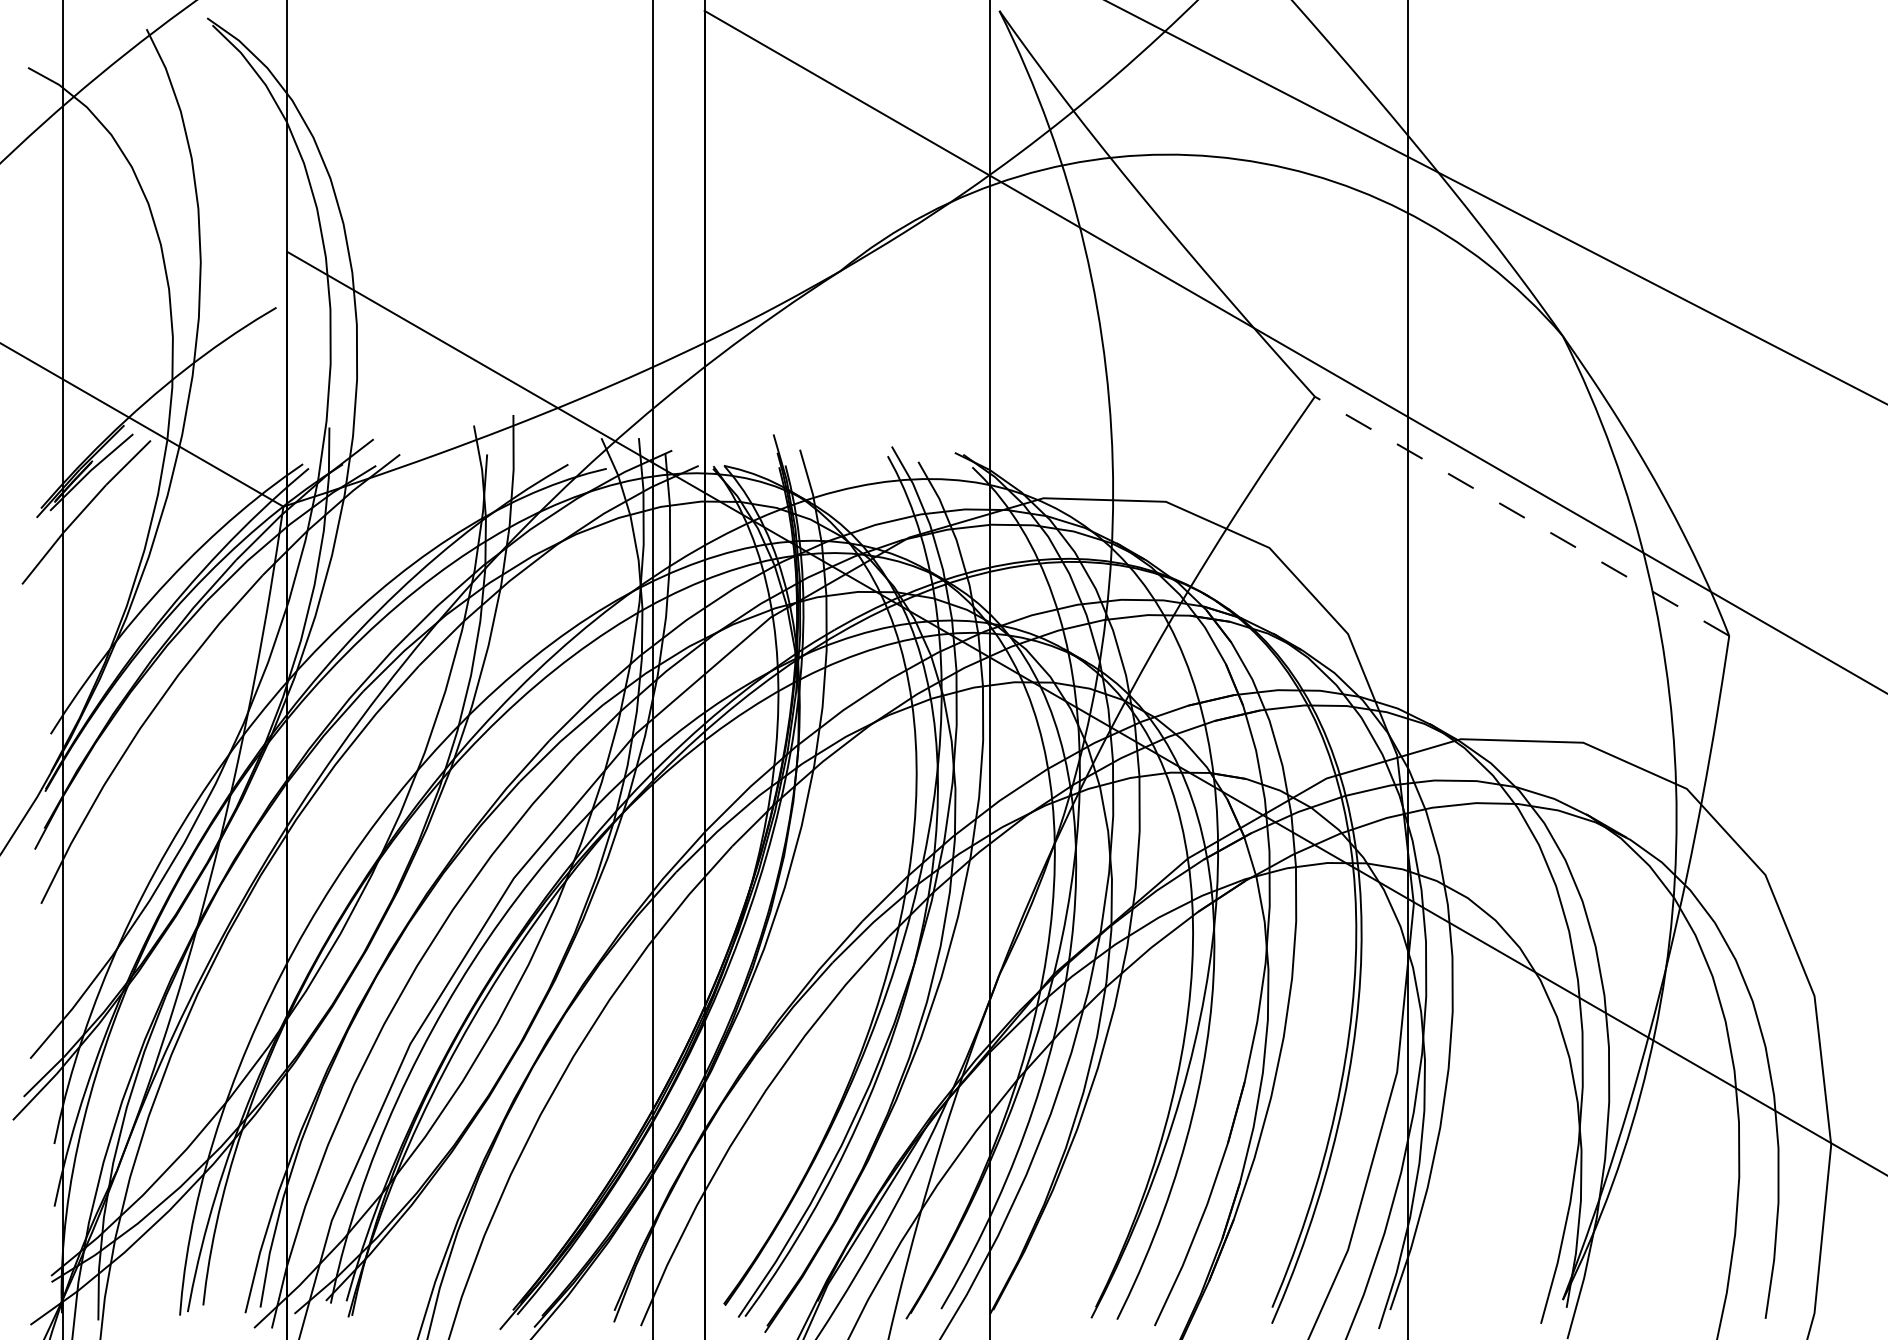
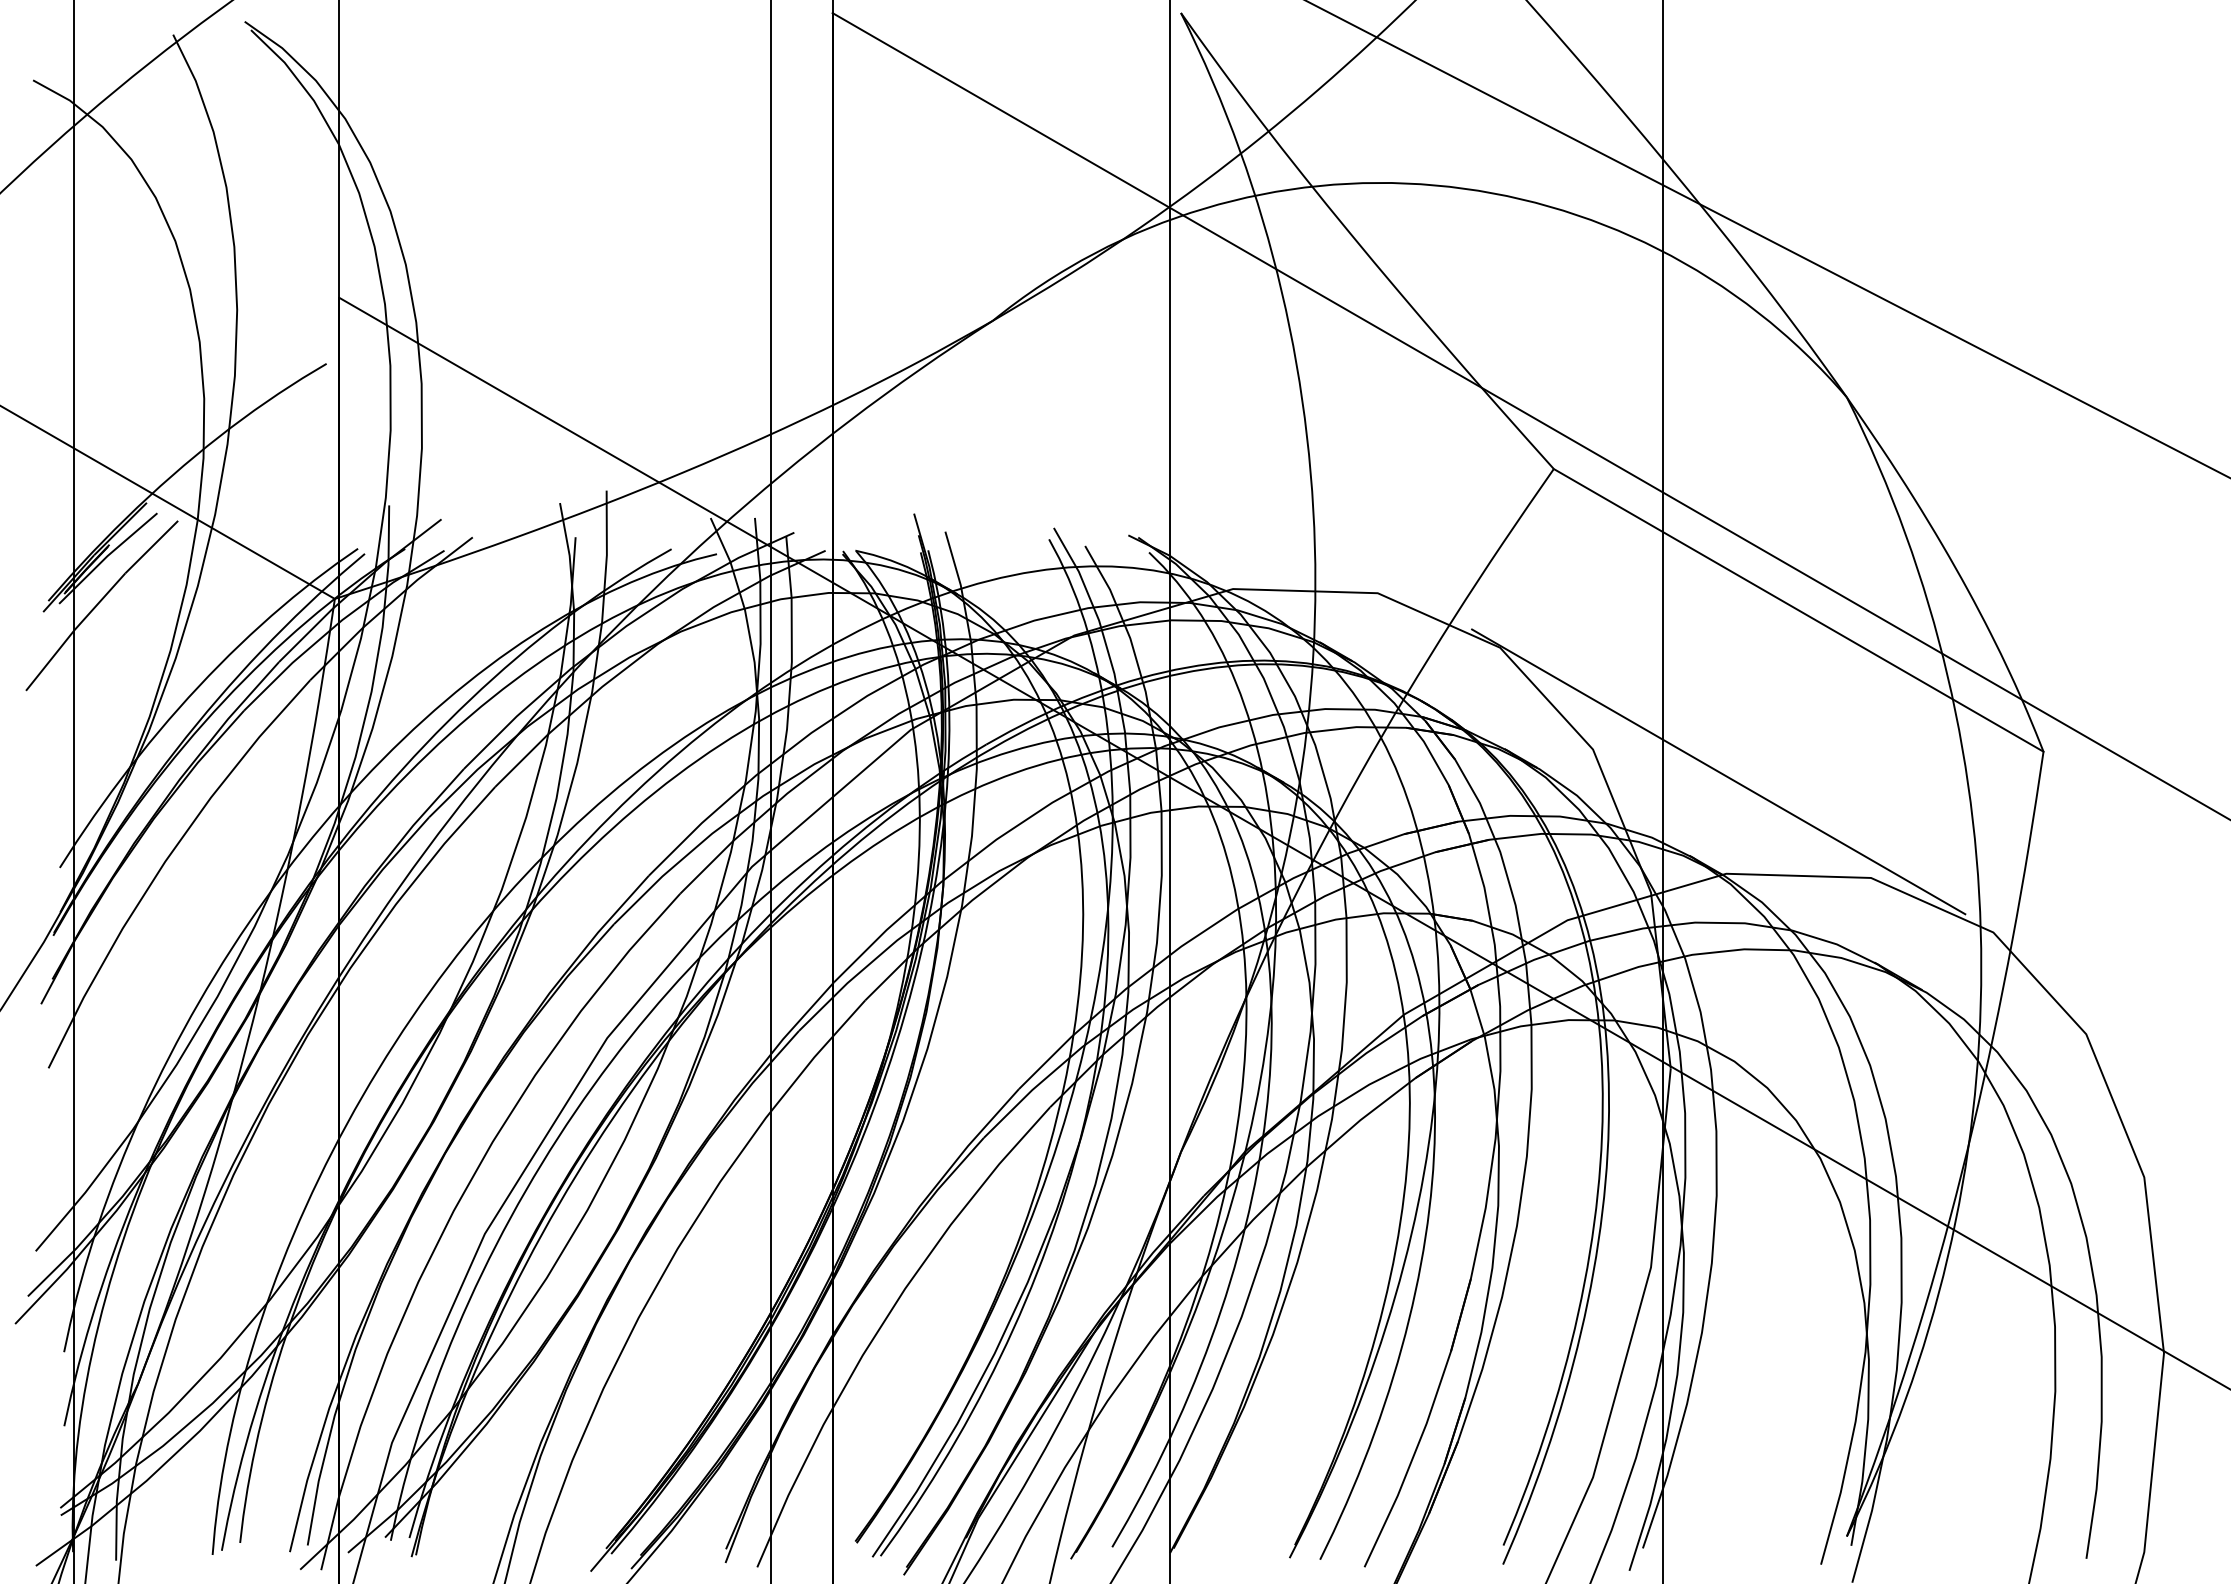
line: (1521, 516) -> (1797, 610), dashed -> solid
line: (1454, 652) -> (1718, 771), added

